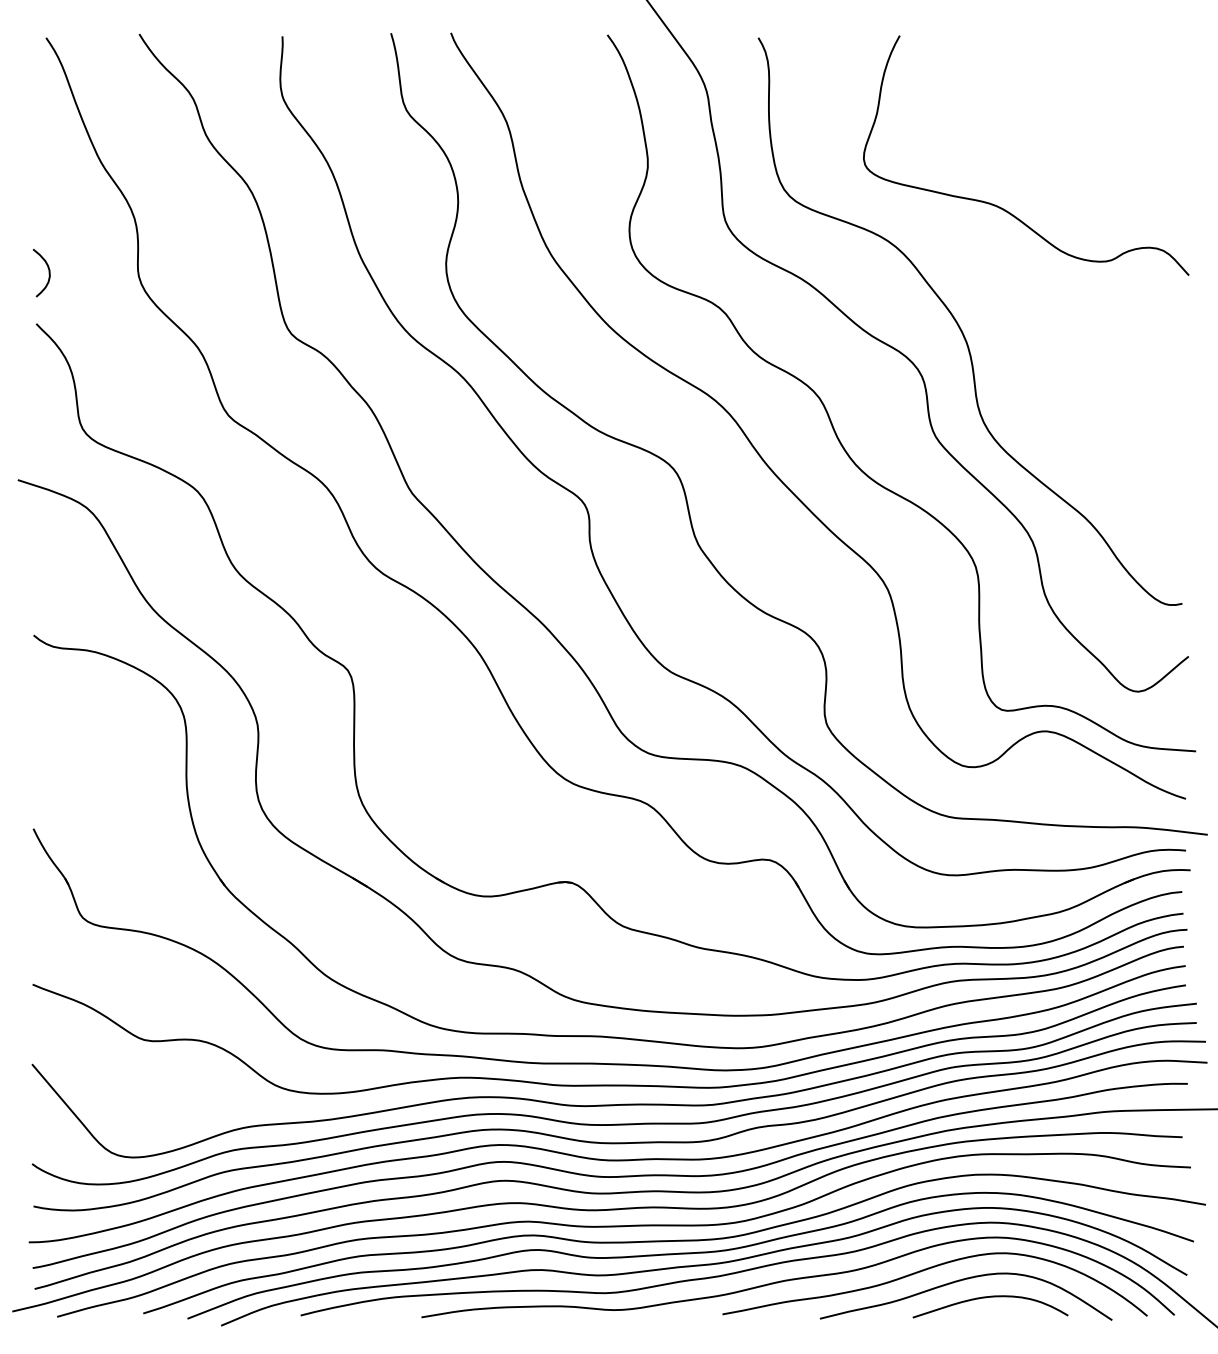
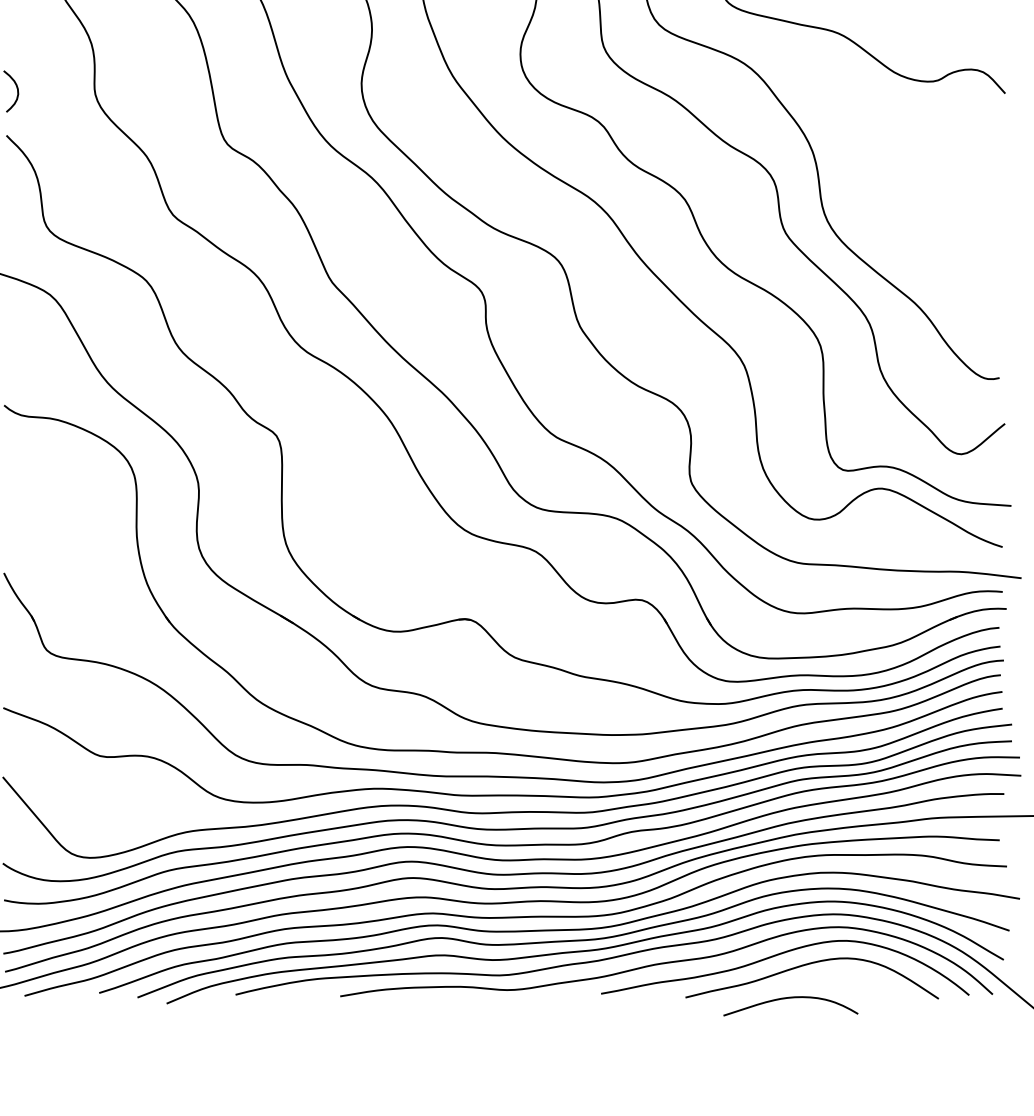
curve: (986, 1298) -> (787, 999), moved

